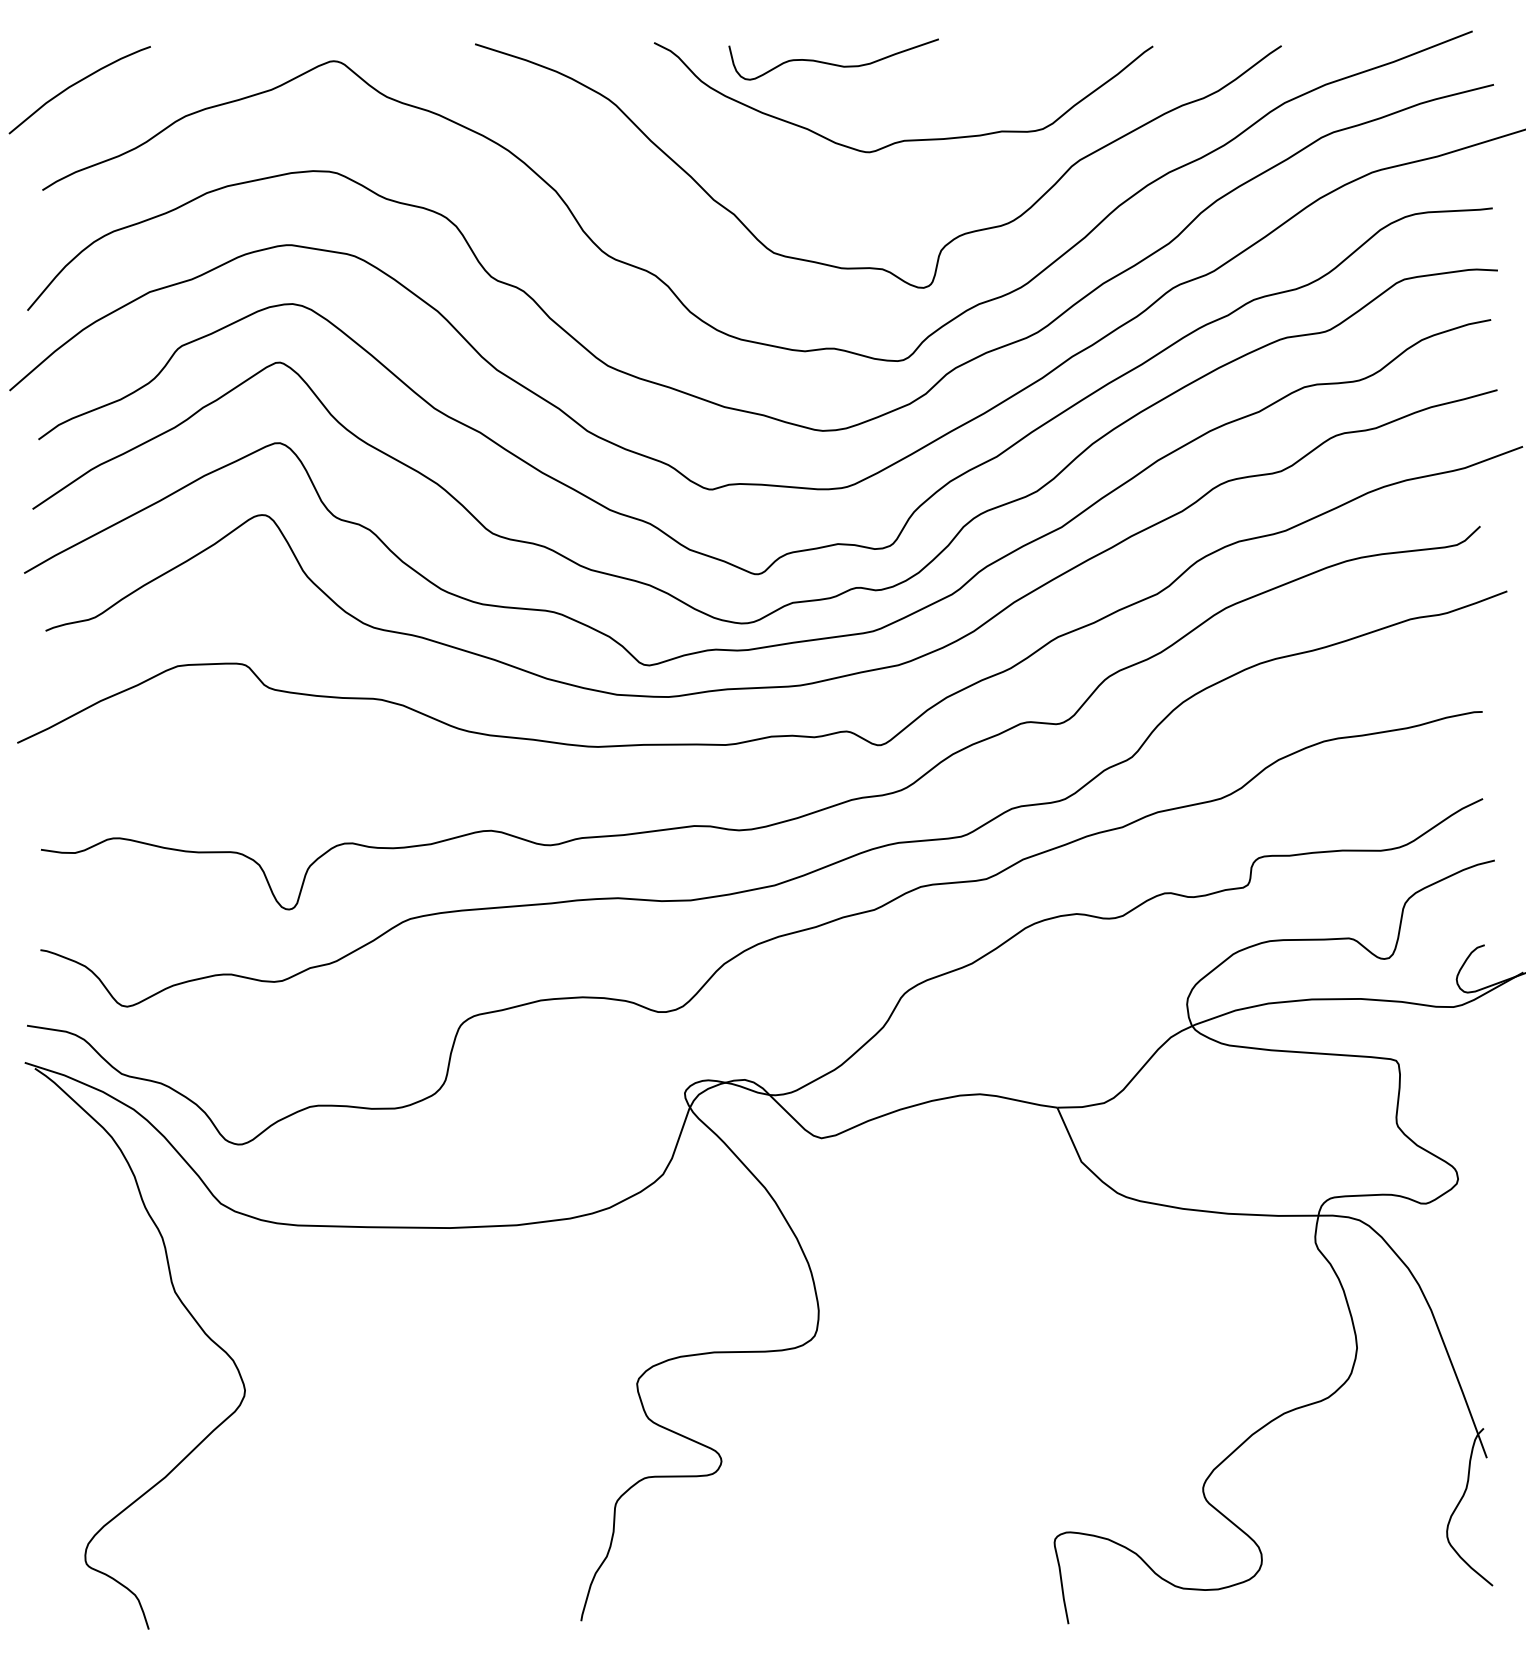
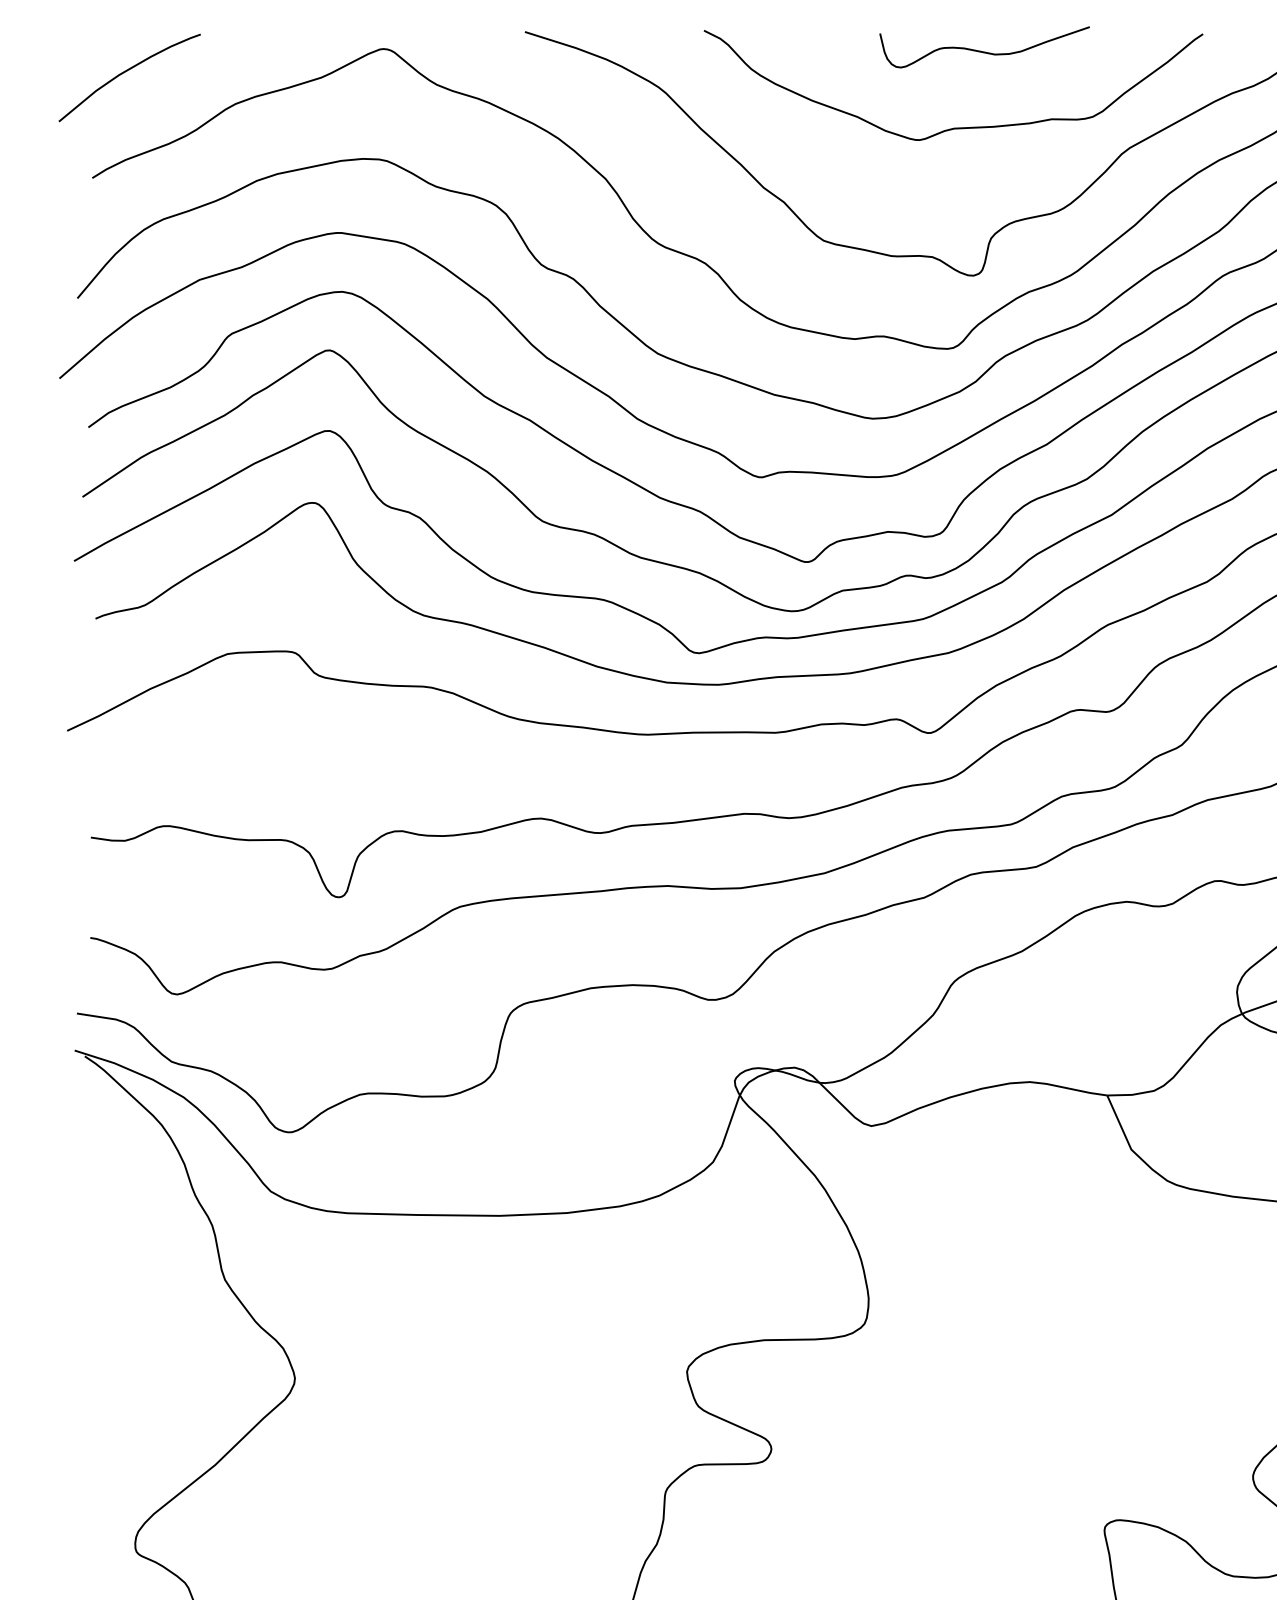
curve: (833, 63) -> (984, 51), moved

